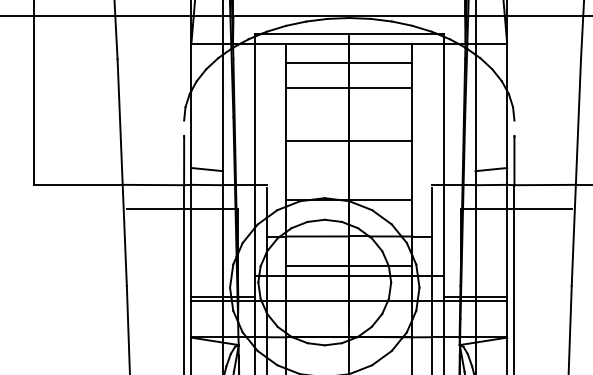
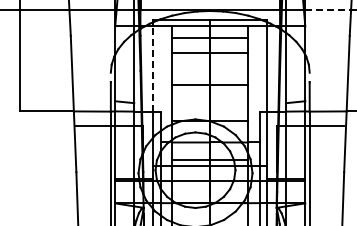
line: (545, 15) -> (328, 9), solid -> dashed
line: (254, 115) -> (153, 69), solid -> dashed

